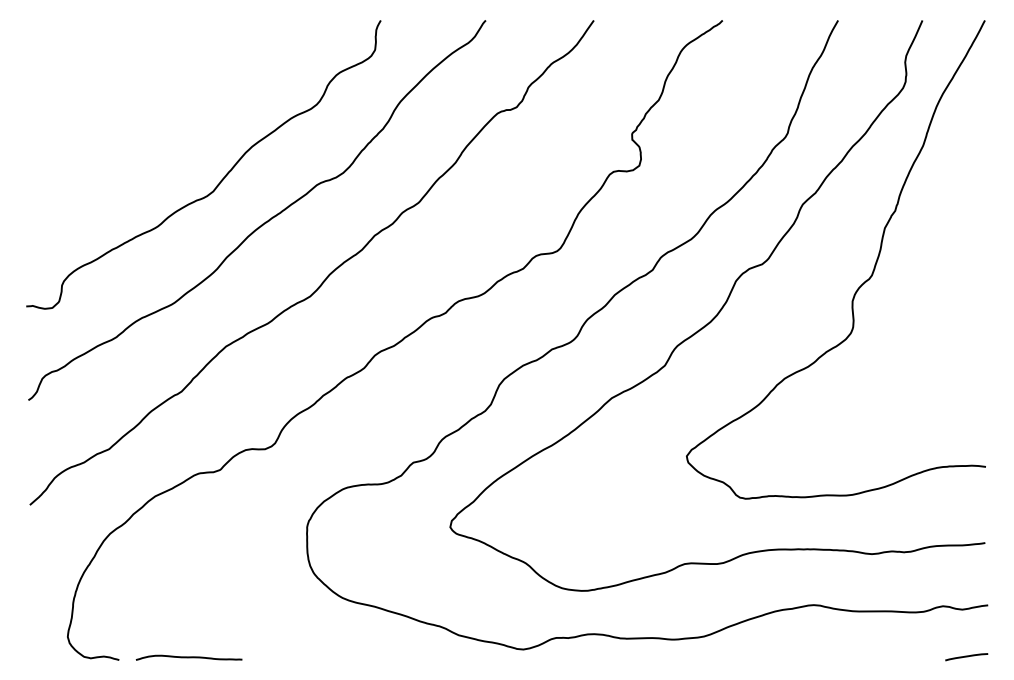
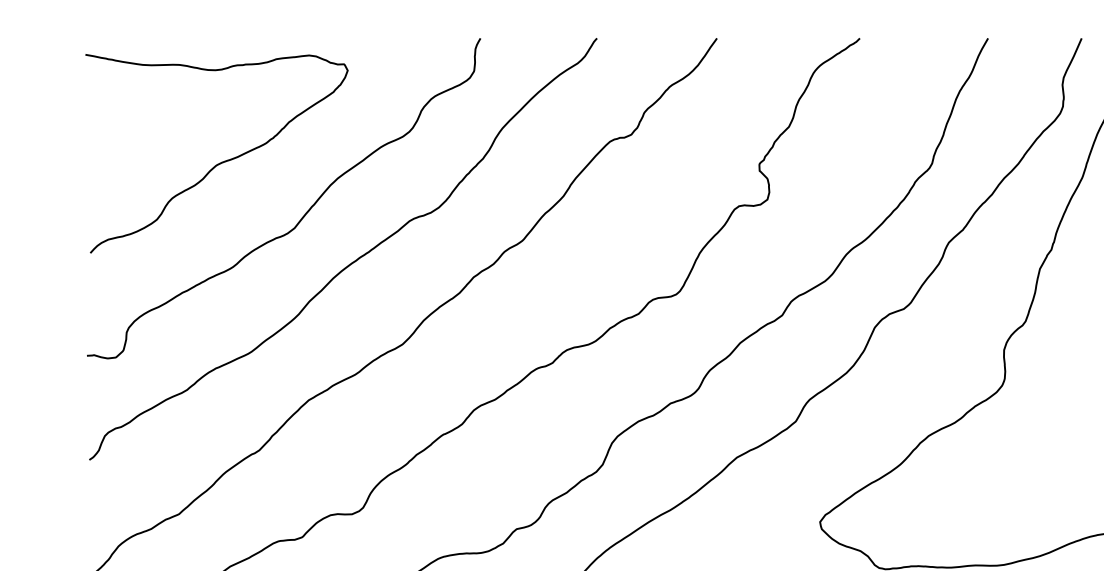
curve: (147, 131) -> (221, 161), added

